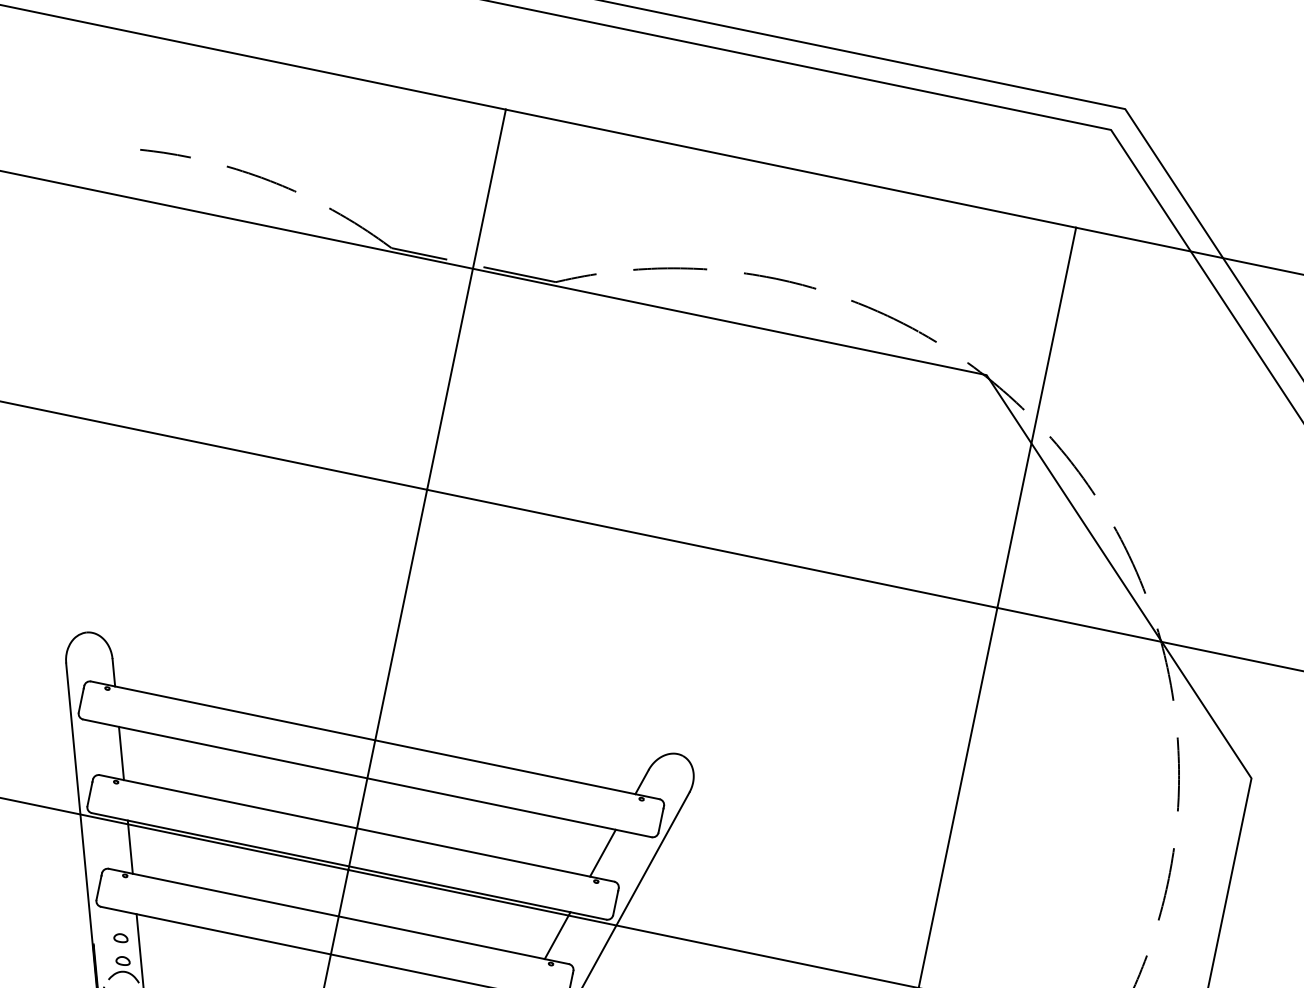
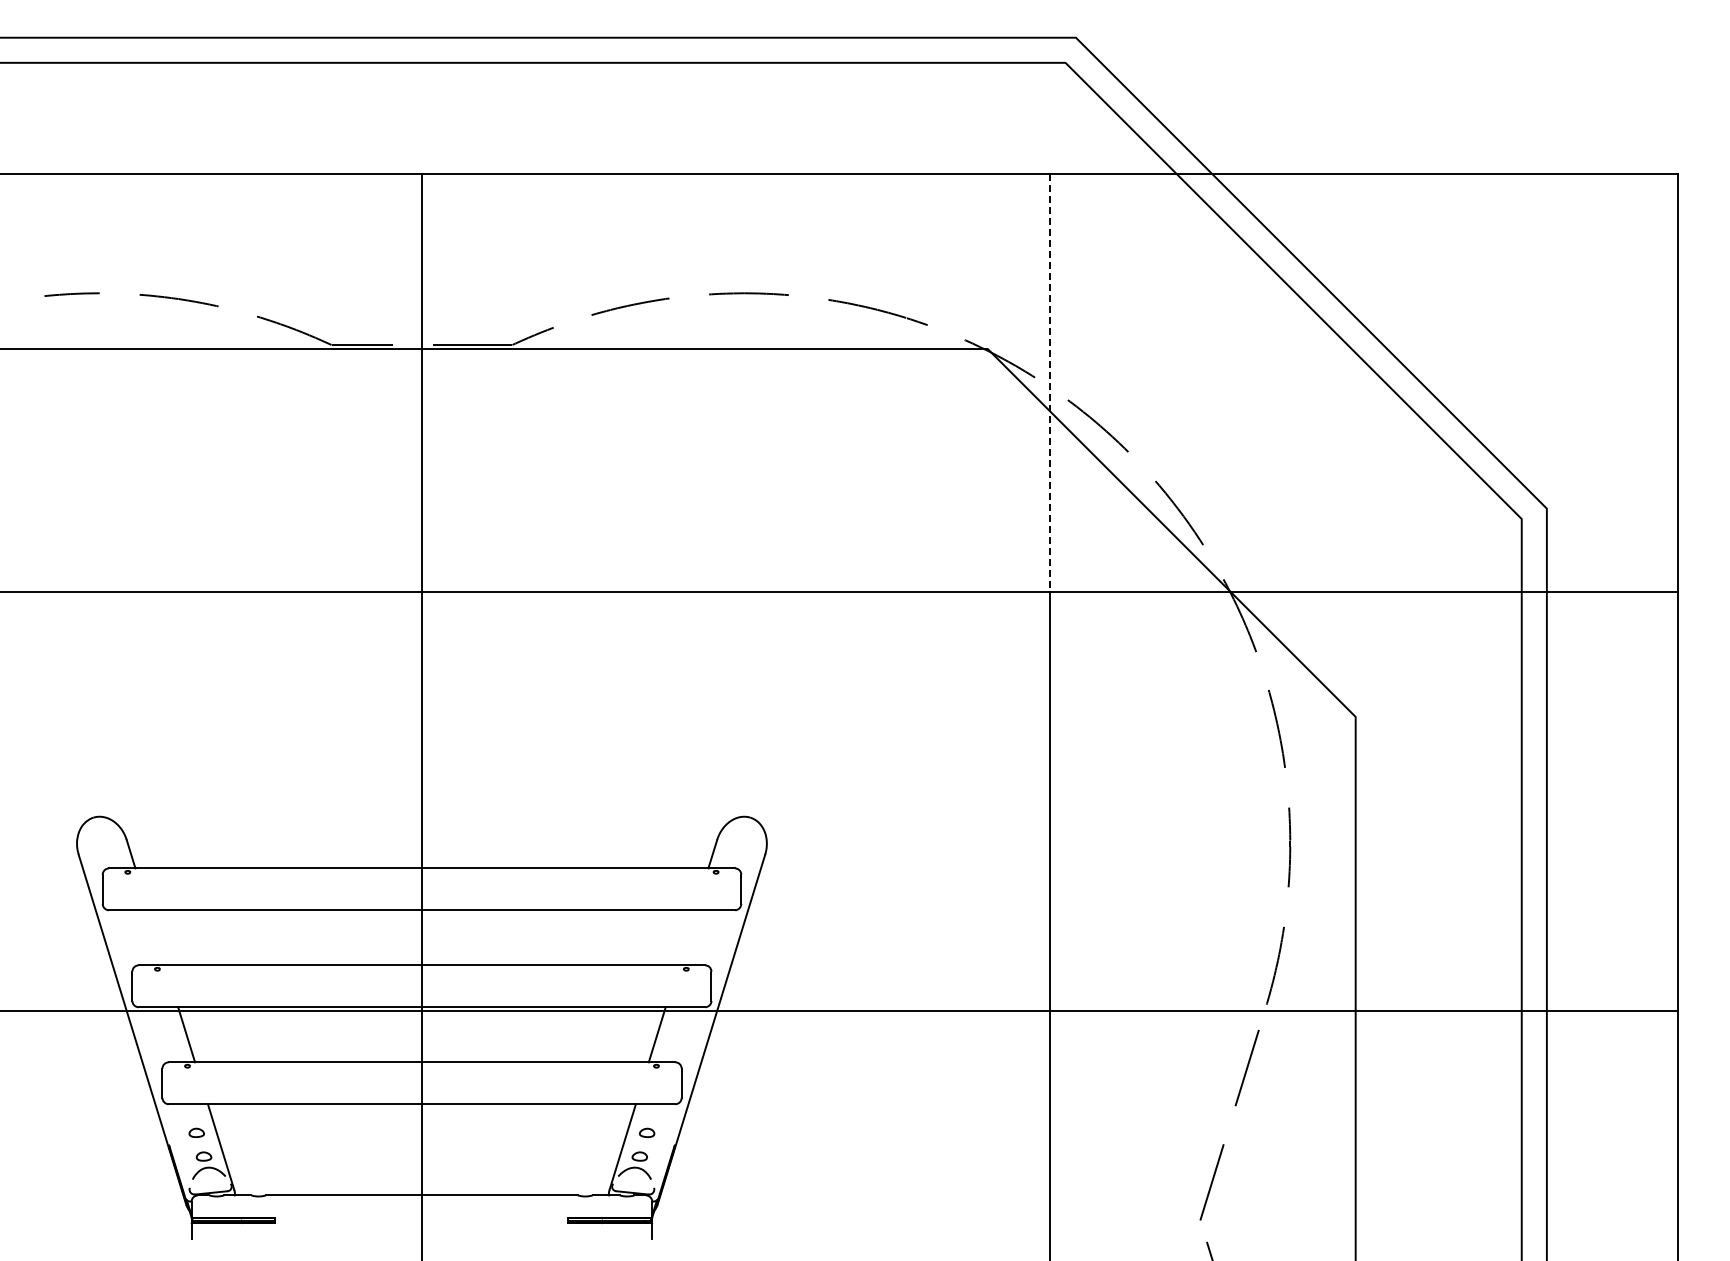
line: (1037, 418) -> (1050, 383), solid -> dashed
line: (121, 753) -> (156, 937), removed
line: (602, 852) -> (686, 937), removed

